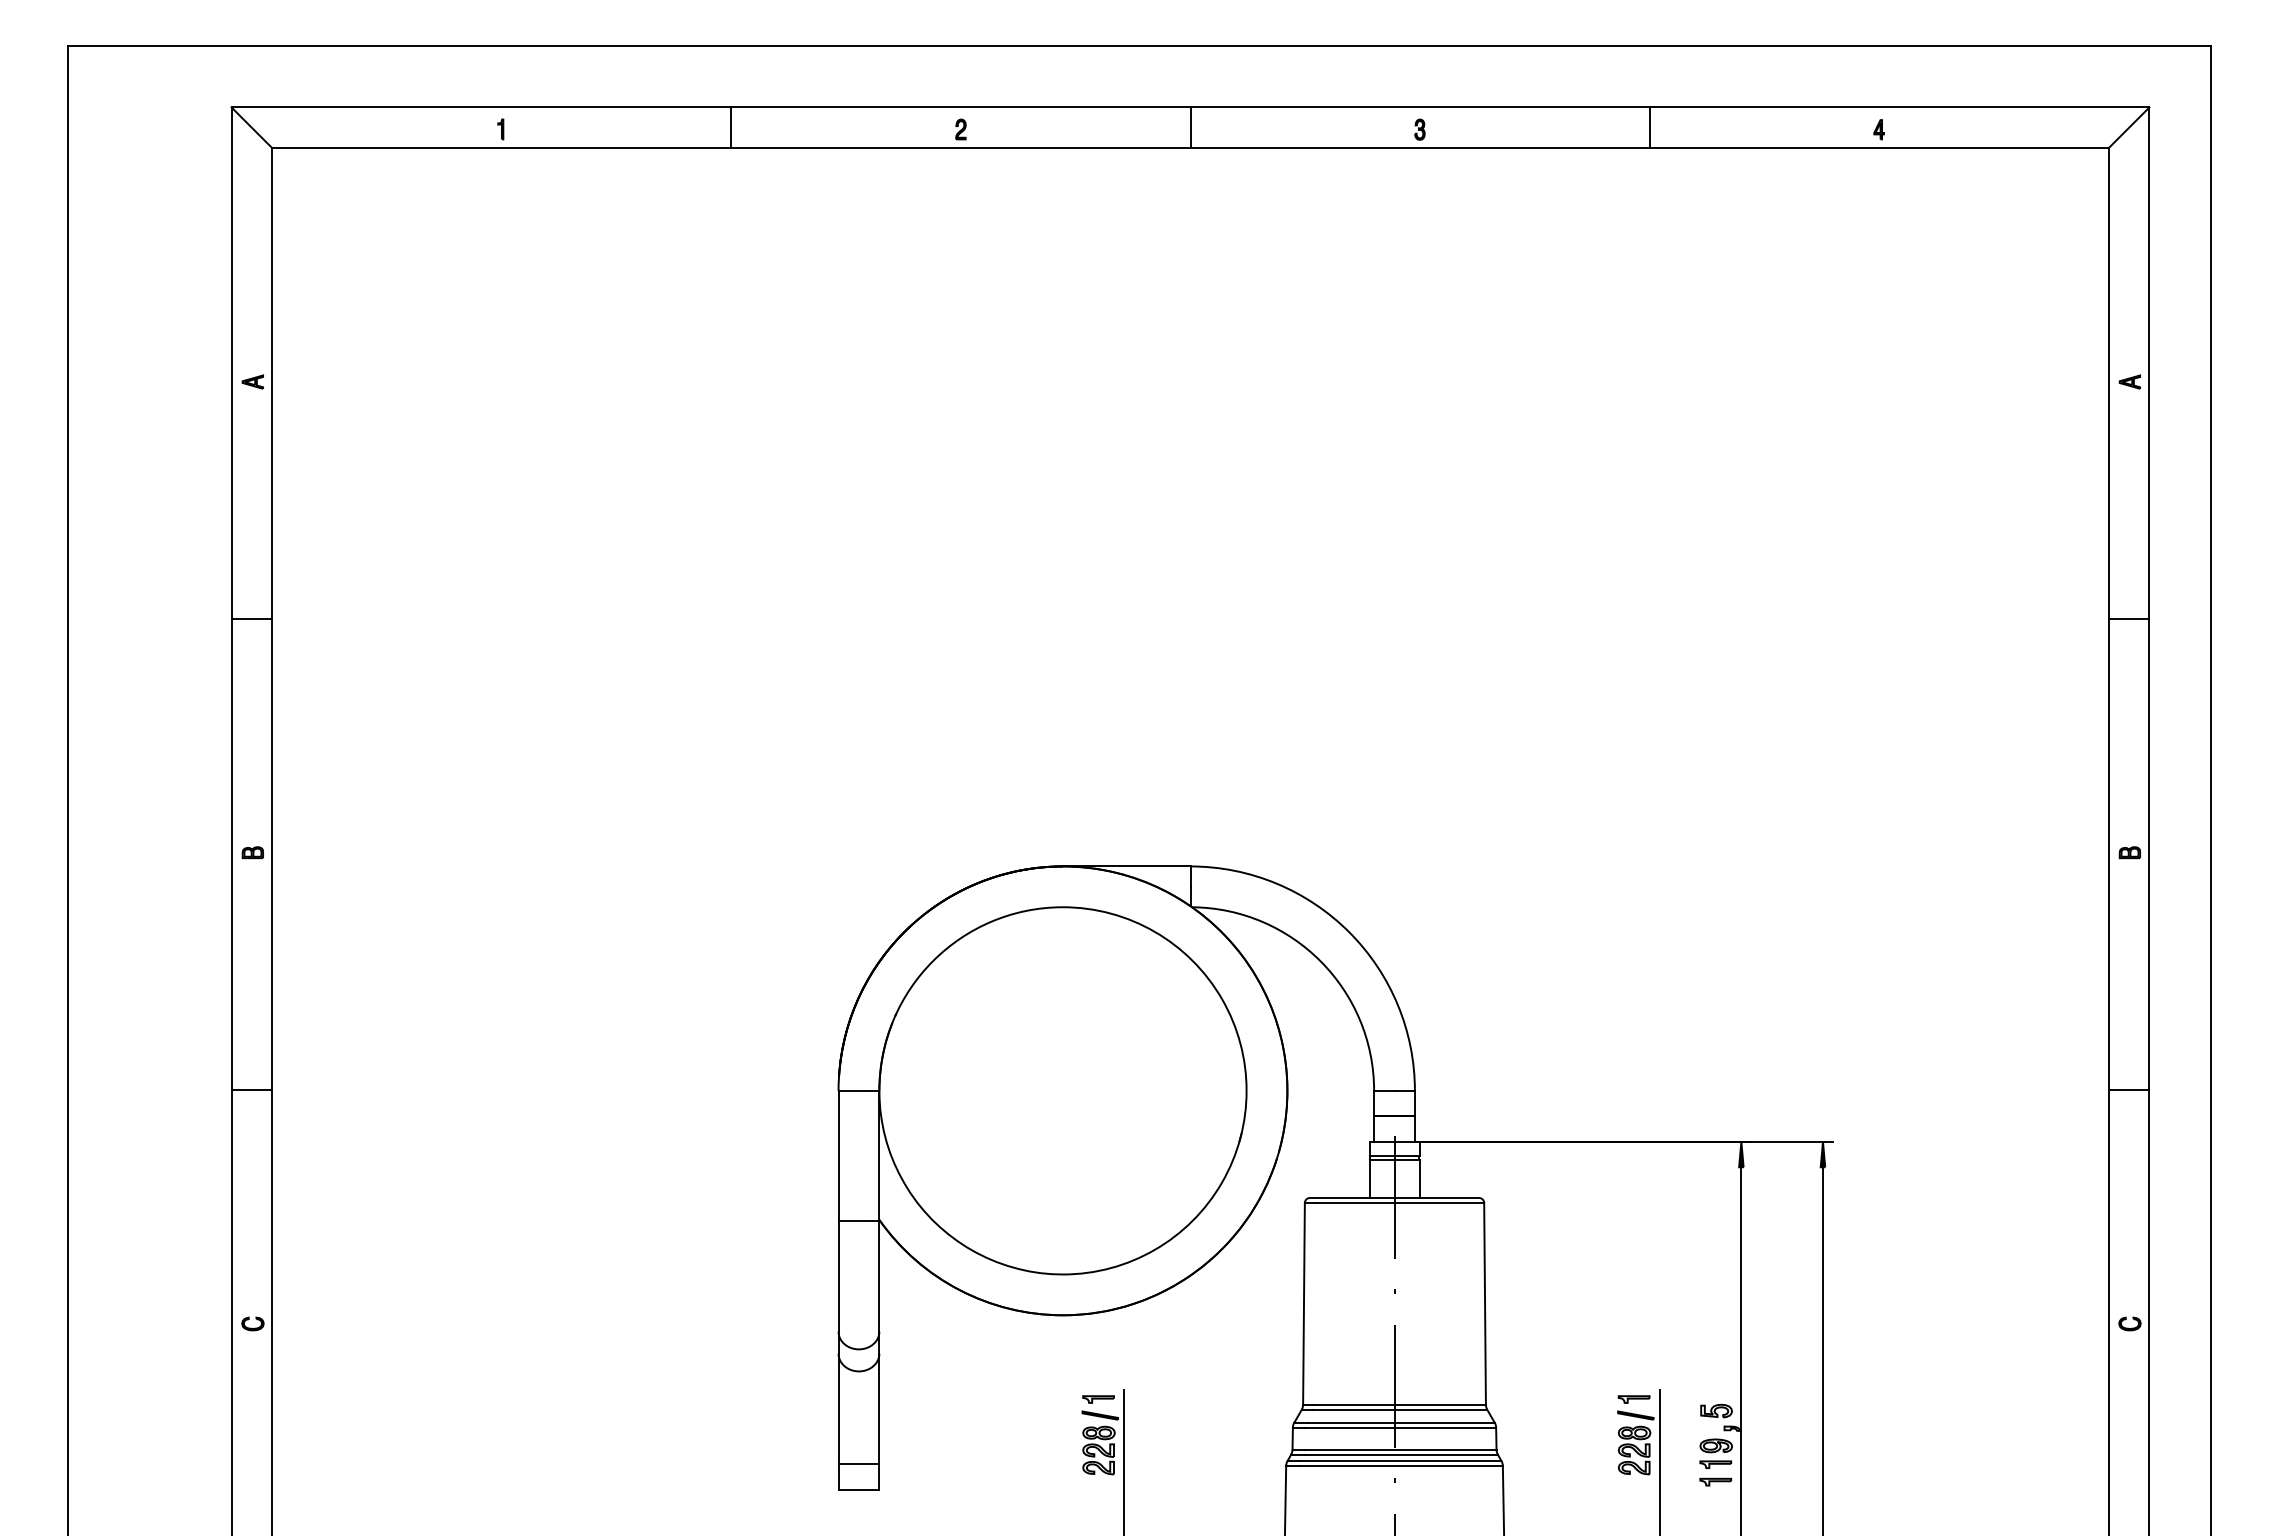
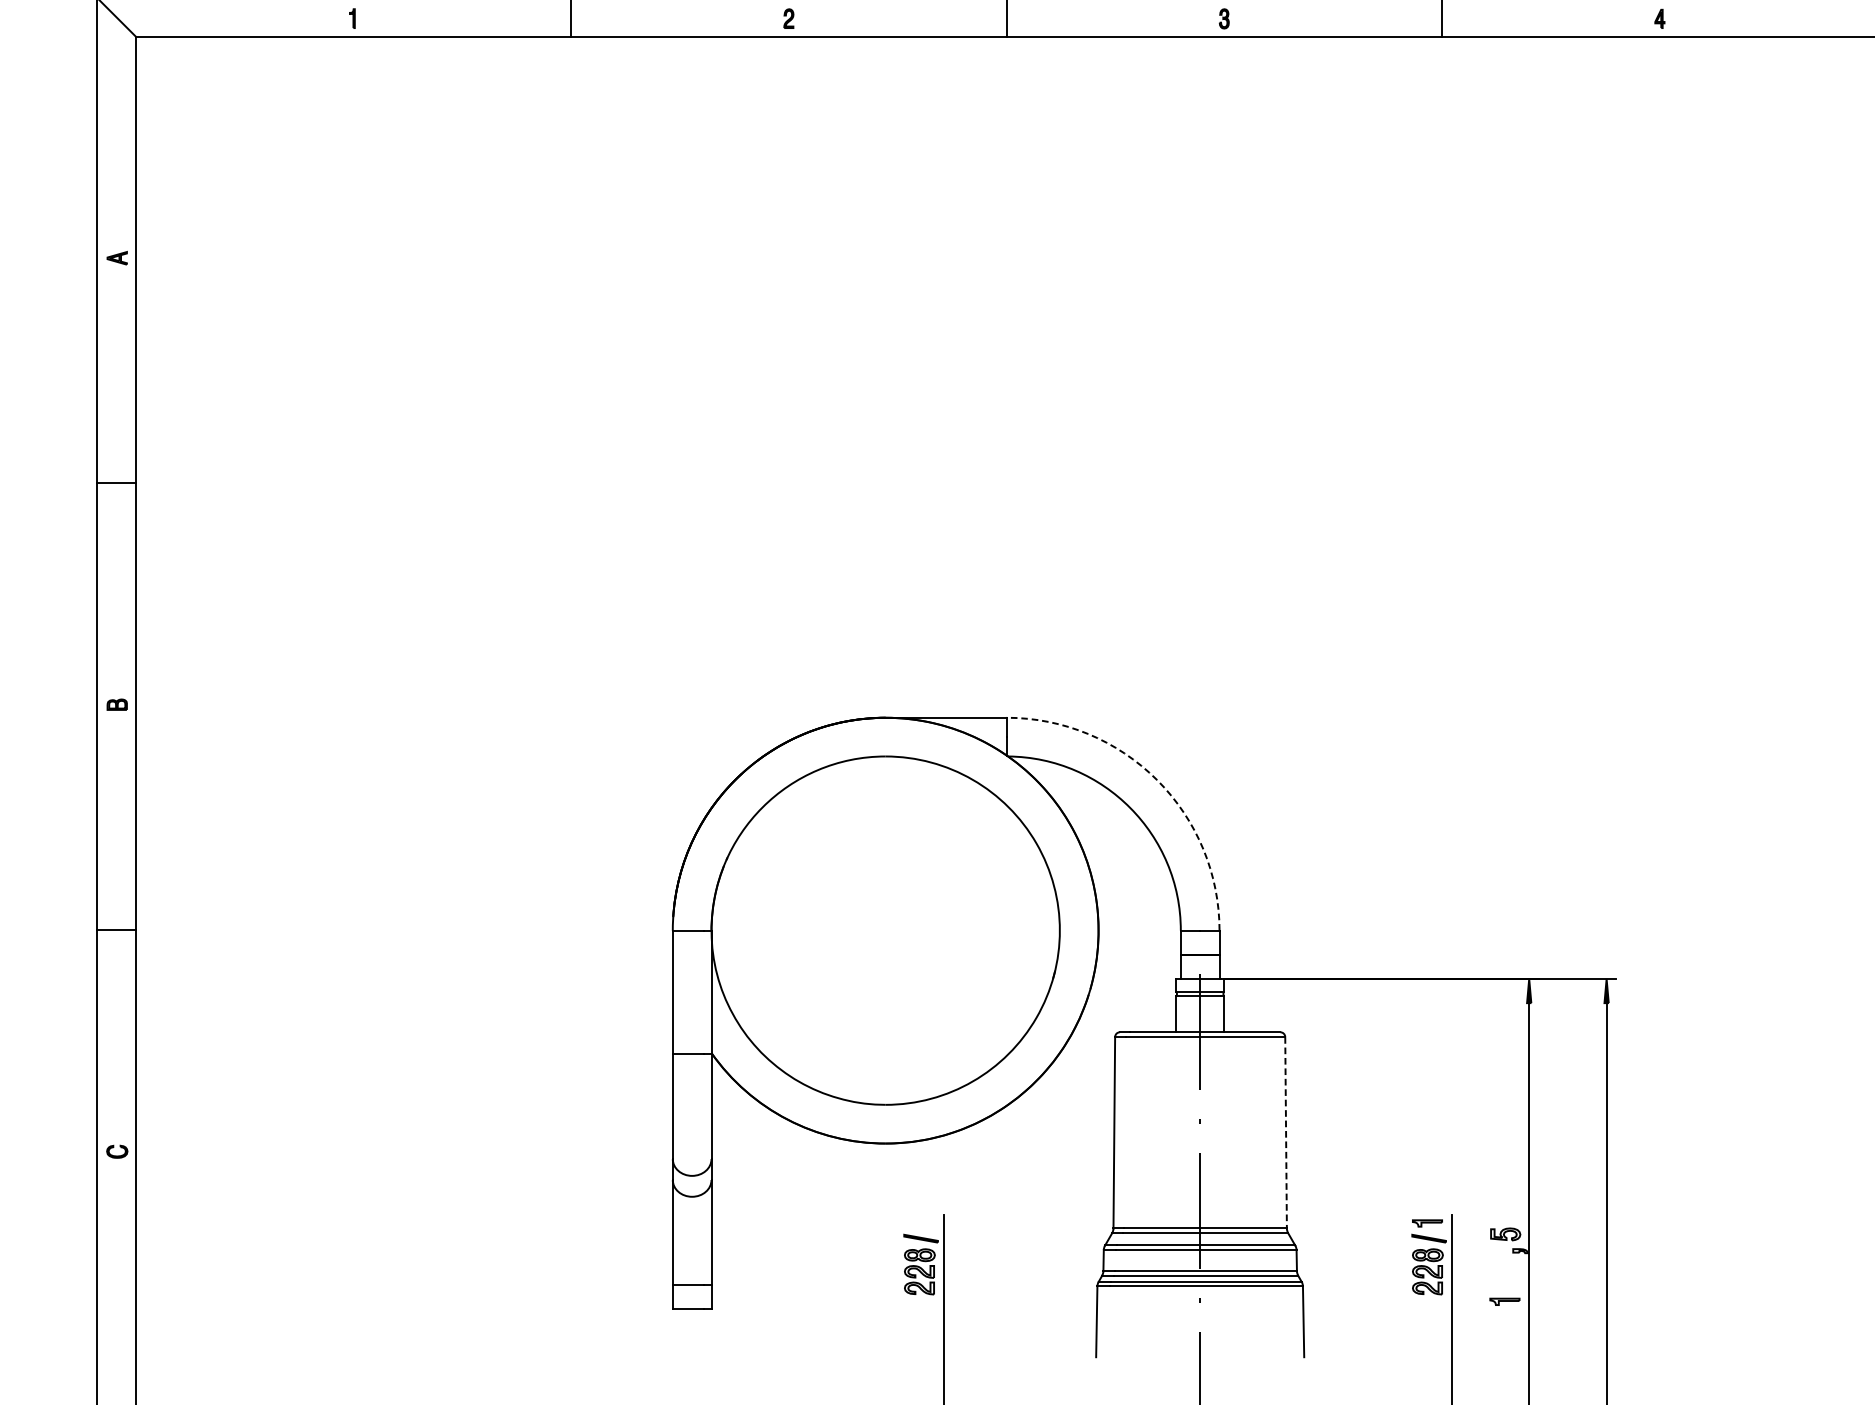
arc: (1349, 932) -> (1157, 780), solid -> dashed
line: (1485, 1303) -> (1286, 1132), solid -> dashed
part: (1098, 1399) -> (919, 1223), removed
part: (1715, 1453) -> (1504, 1274), removed

